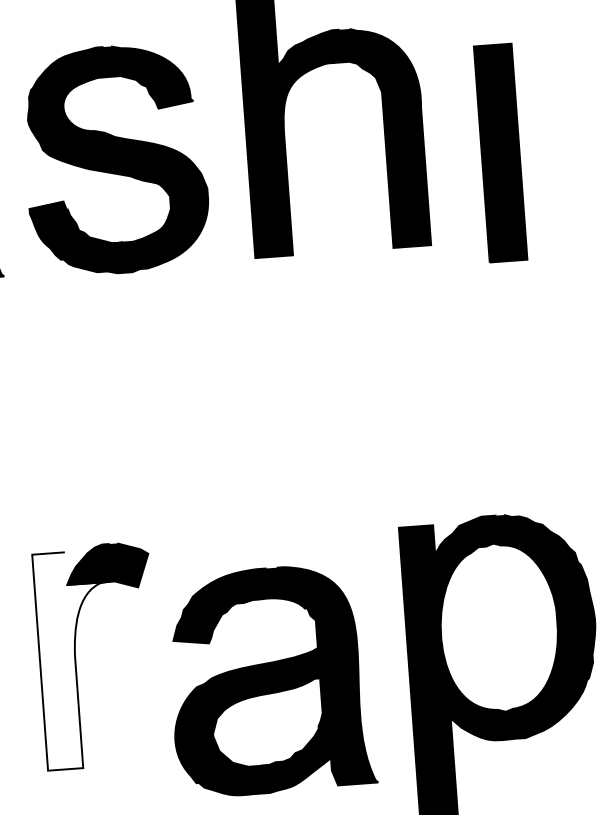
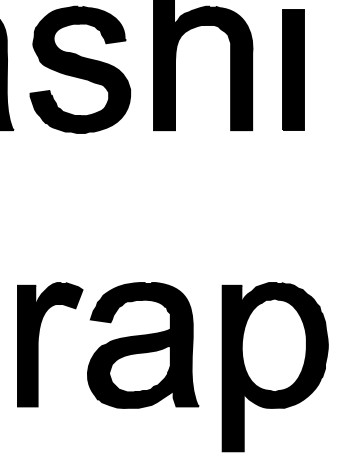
part: (500, 152) -> (293, 69), moved
fill: (76, 658) -> (38, 345), added
part: (271, 680) -> (143, 345), moved

